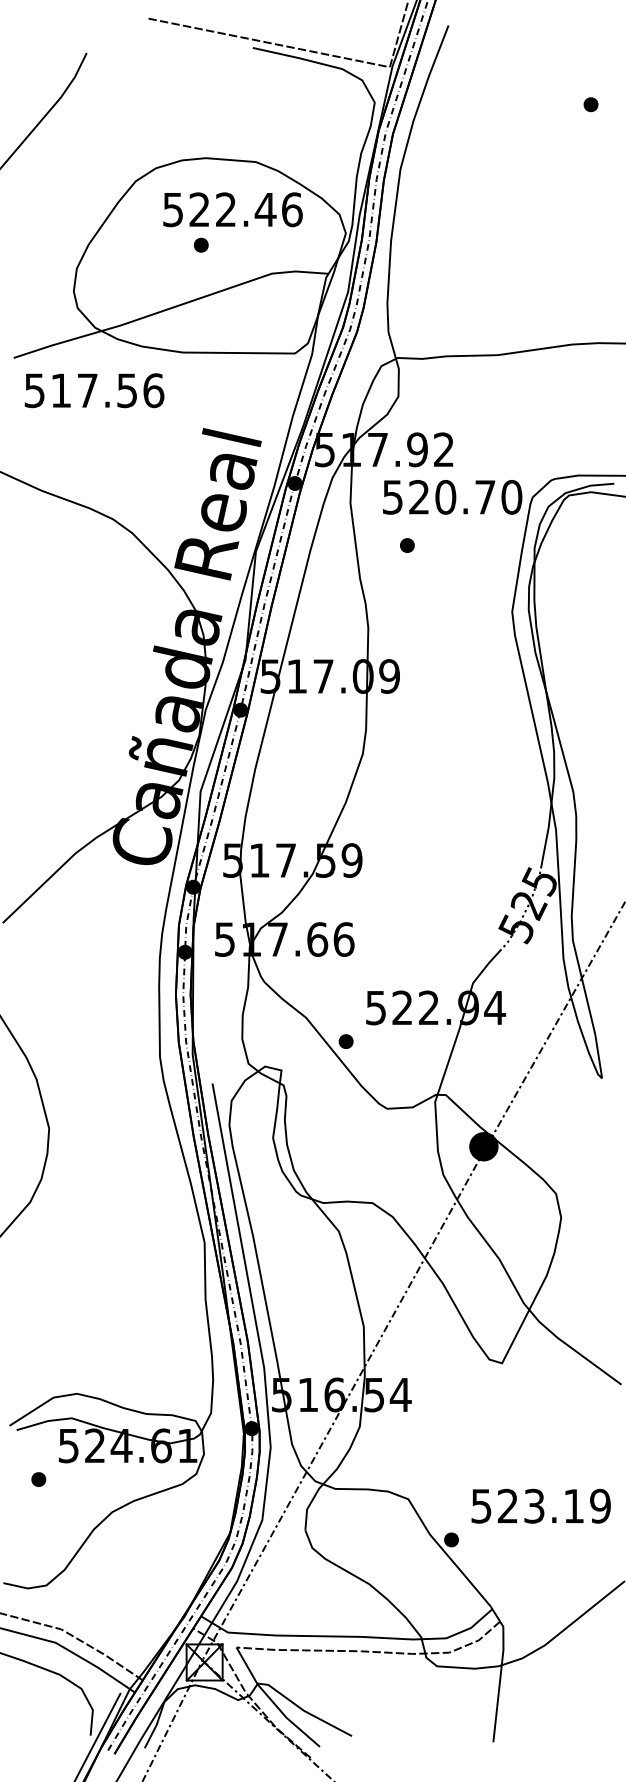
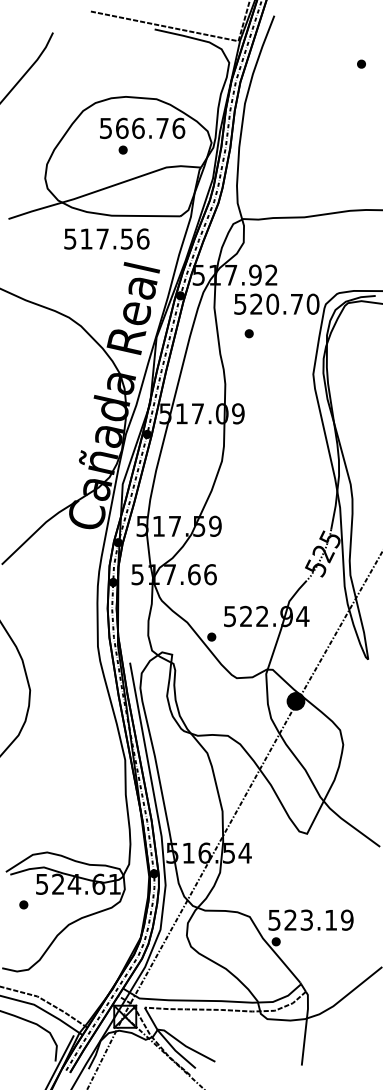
text: (232, 209) -> (142, 128), 522.46 -> 566.76
text: (93, 389) -> (106, 238), moved
text: (540, 1505) -> (310, 919), moved

